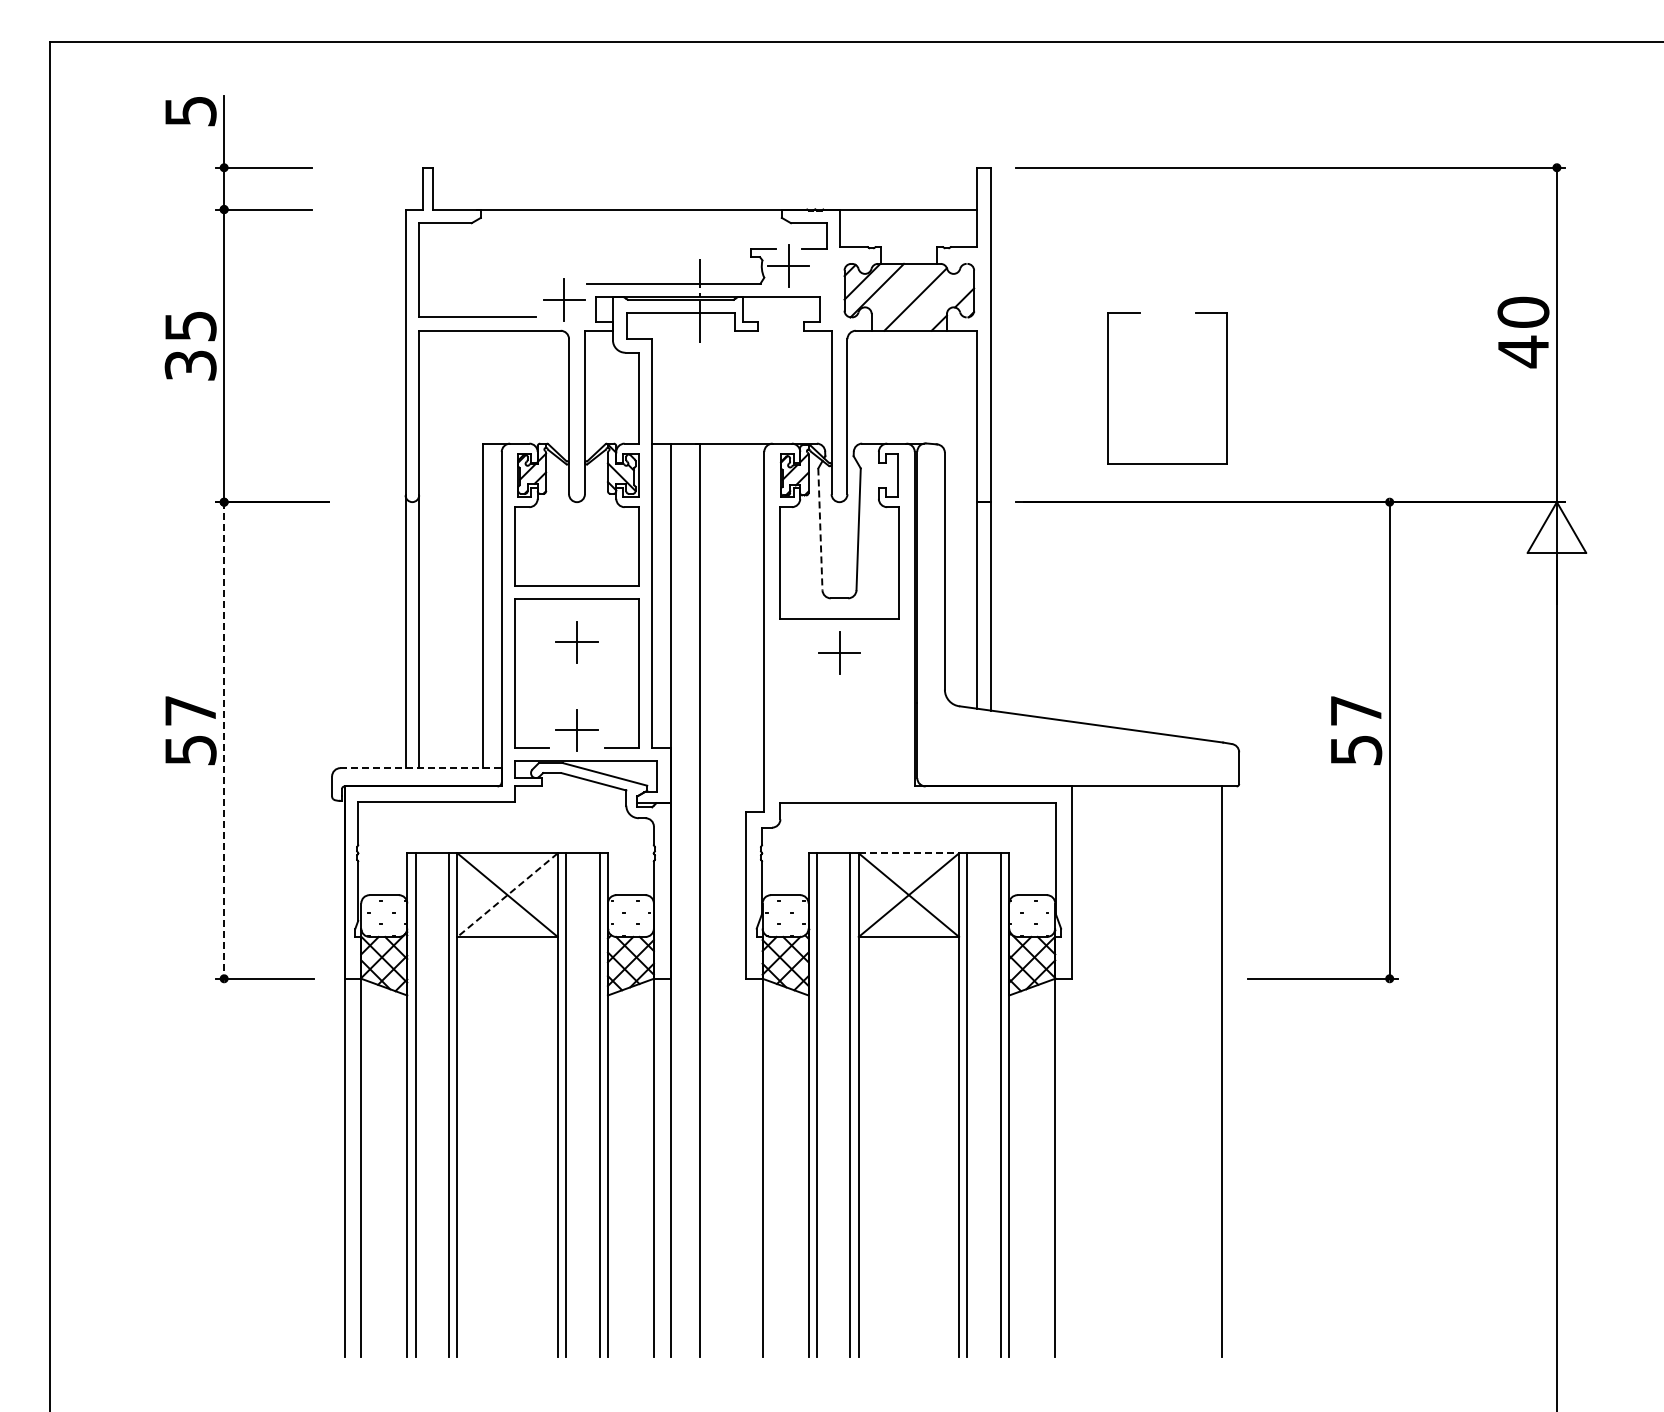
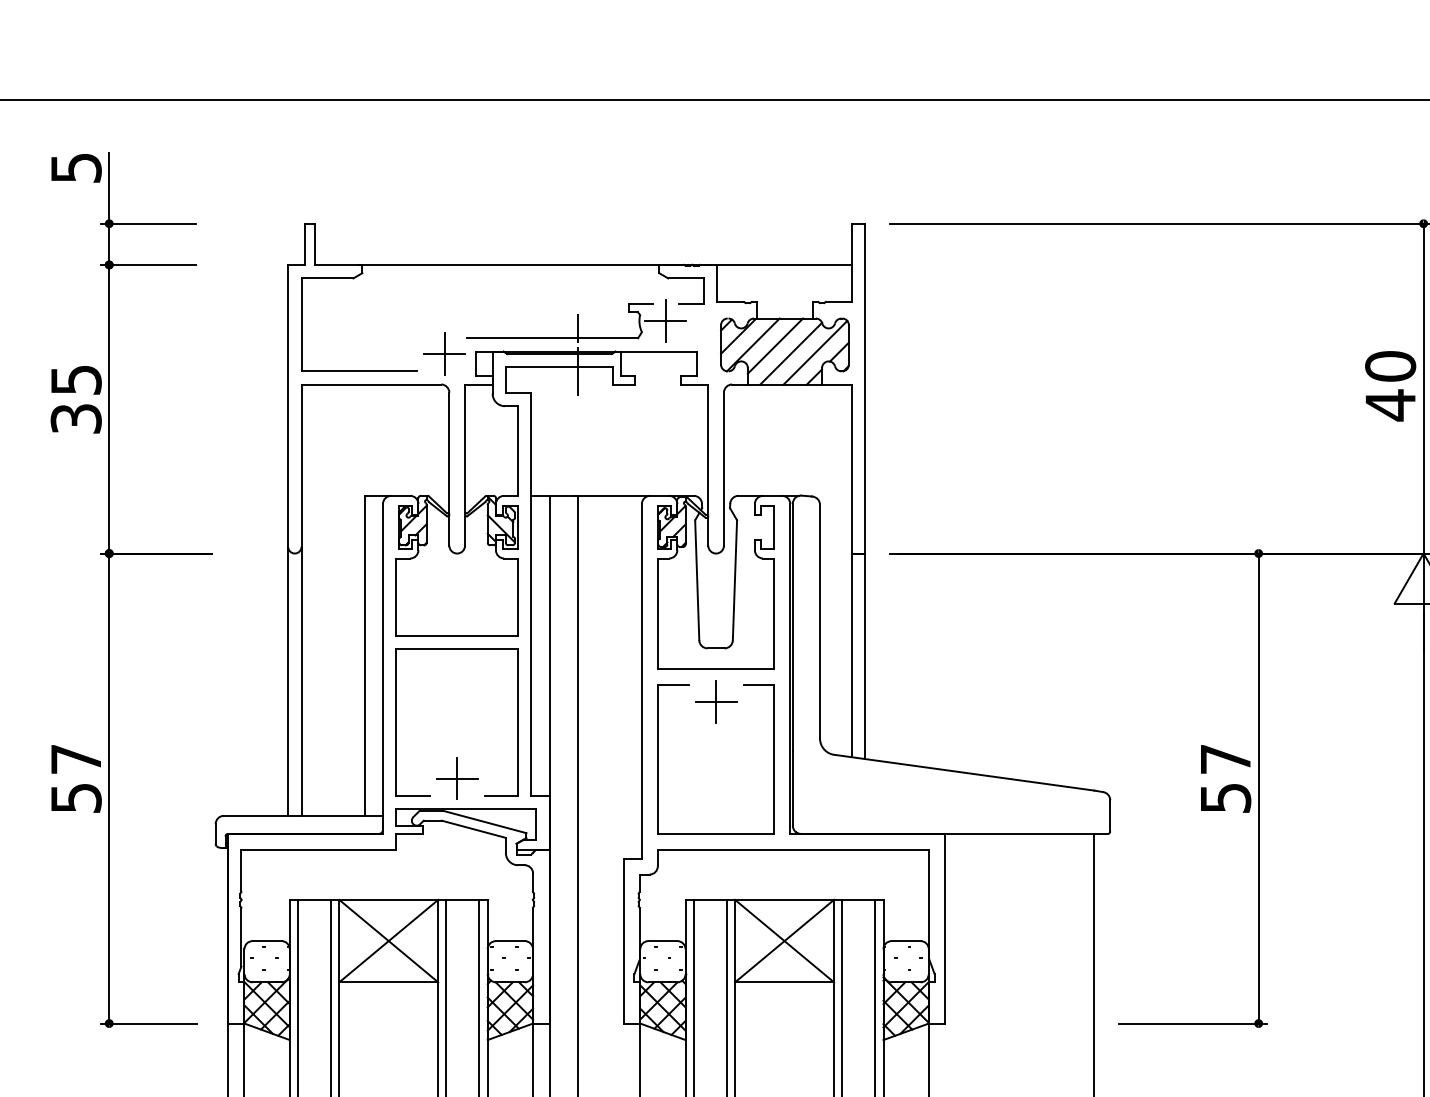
line: (899, 291) -> (775, 345), added
line: (940, 298) -> (815, 352), added
part: (1108, 388) -> (657, 758), moved
line: (820, 529) -> (697, 580), dashed -> solid
part: (576, 642) -> (456, 691), removed
line: (224, 740) -> (109, 788), dashed -> solid
line: (421, 768) -> (303, 816), dashed -> solid
line: (909, 853) -> (785, 900), dashed -> solid
line: (507, 895) -> (388, 941), dashed -> solid

